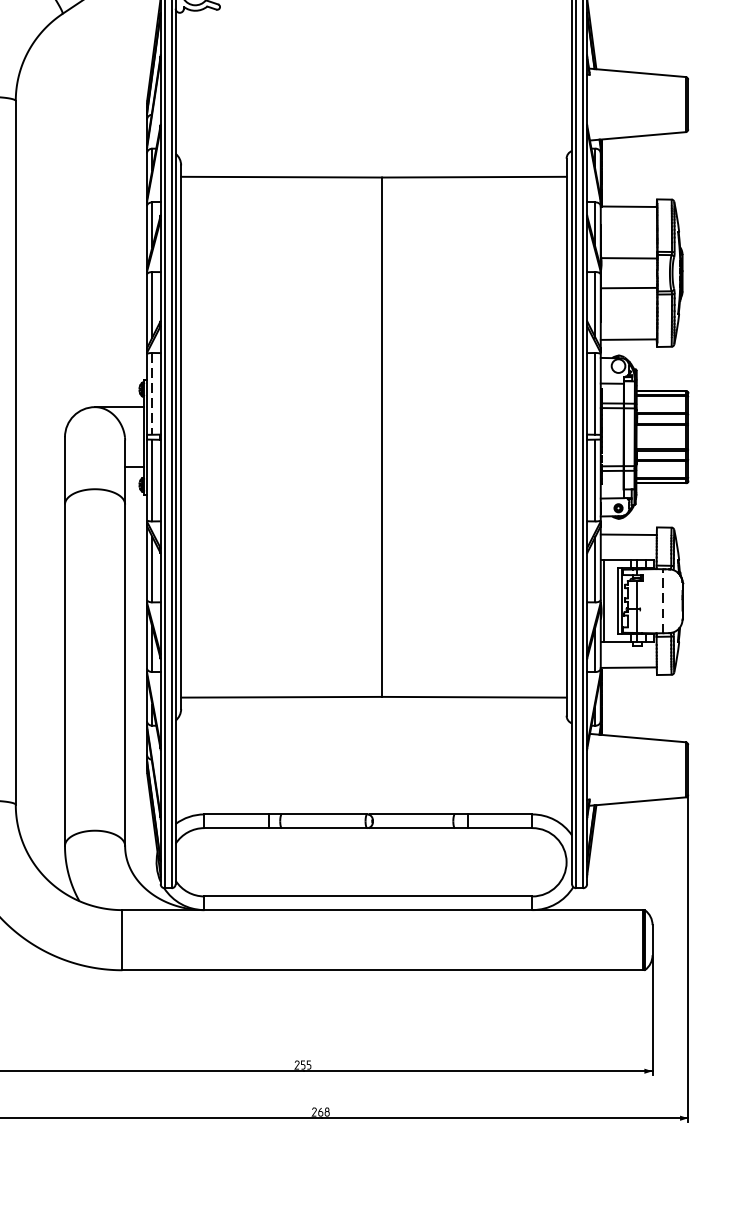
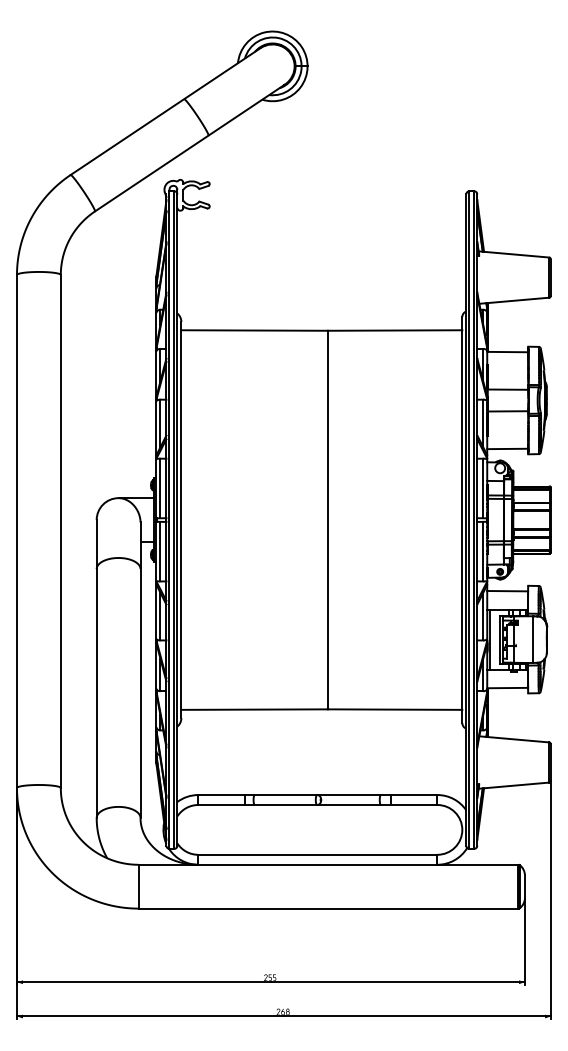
line: (152, 393) -> (160, 488), dashed -> solid
line: (662, 601) -> (532, 639), dashed -> solid

